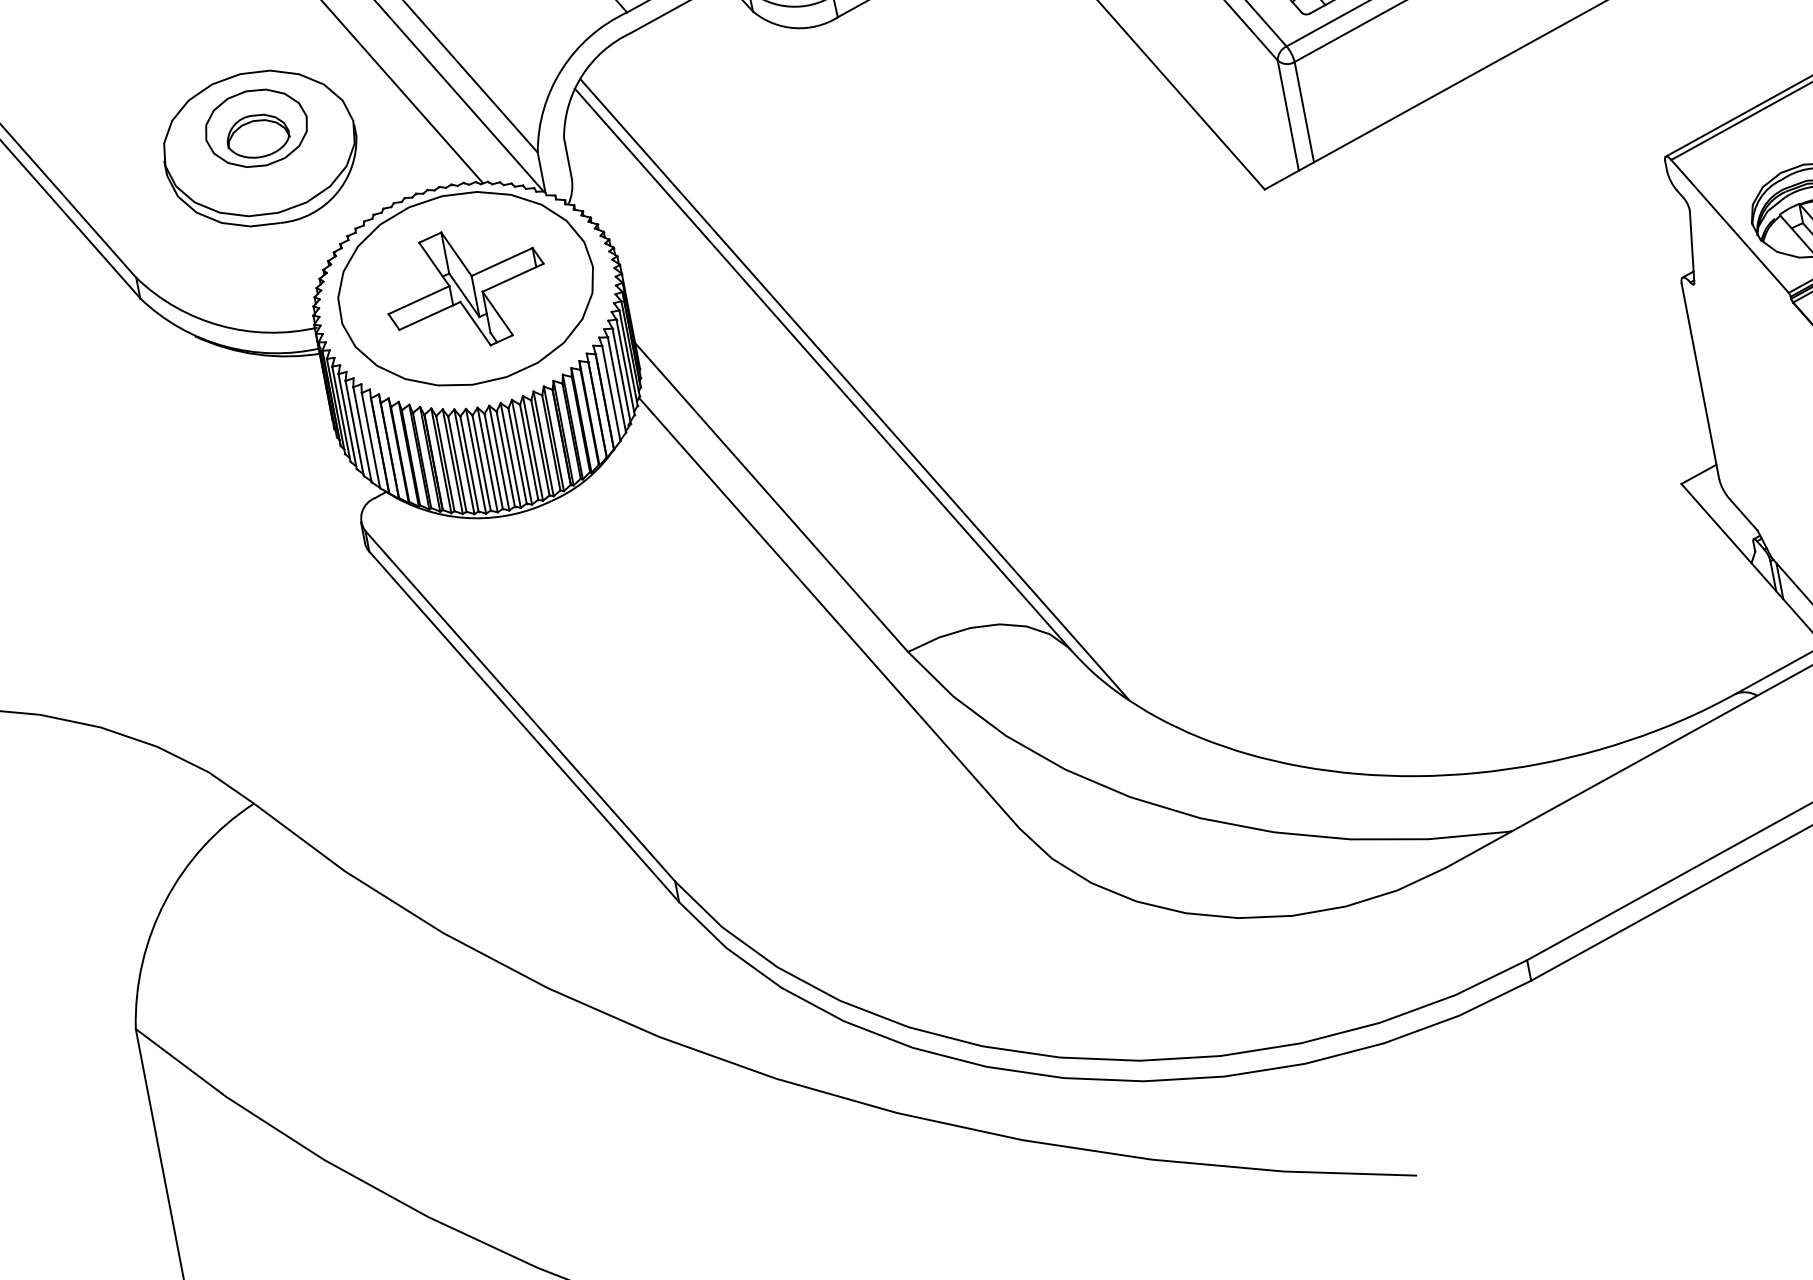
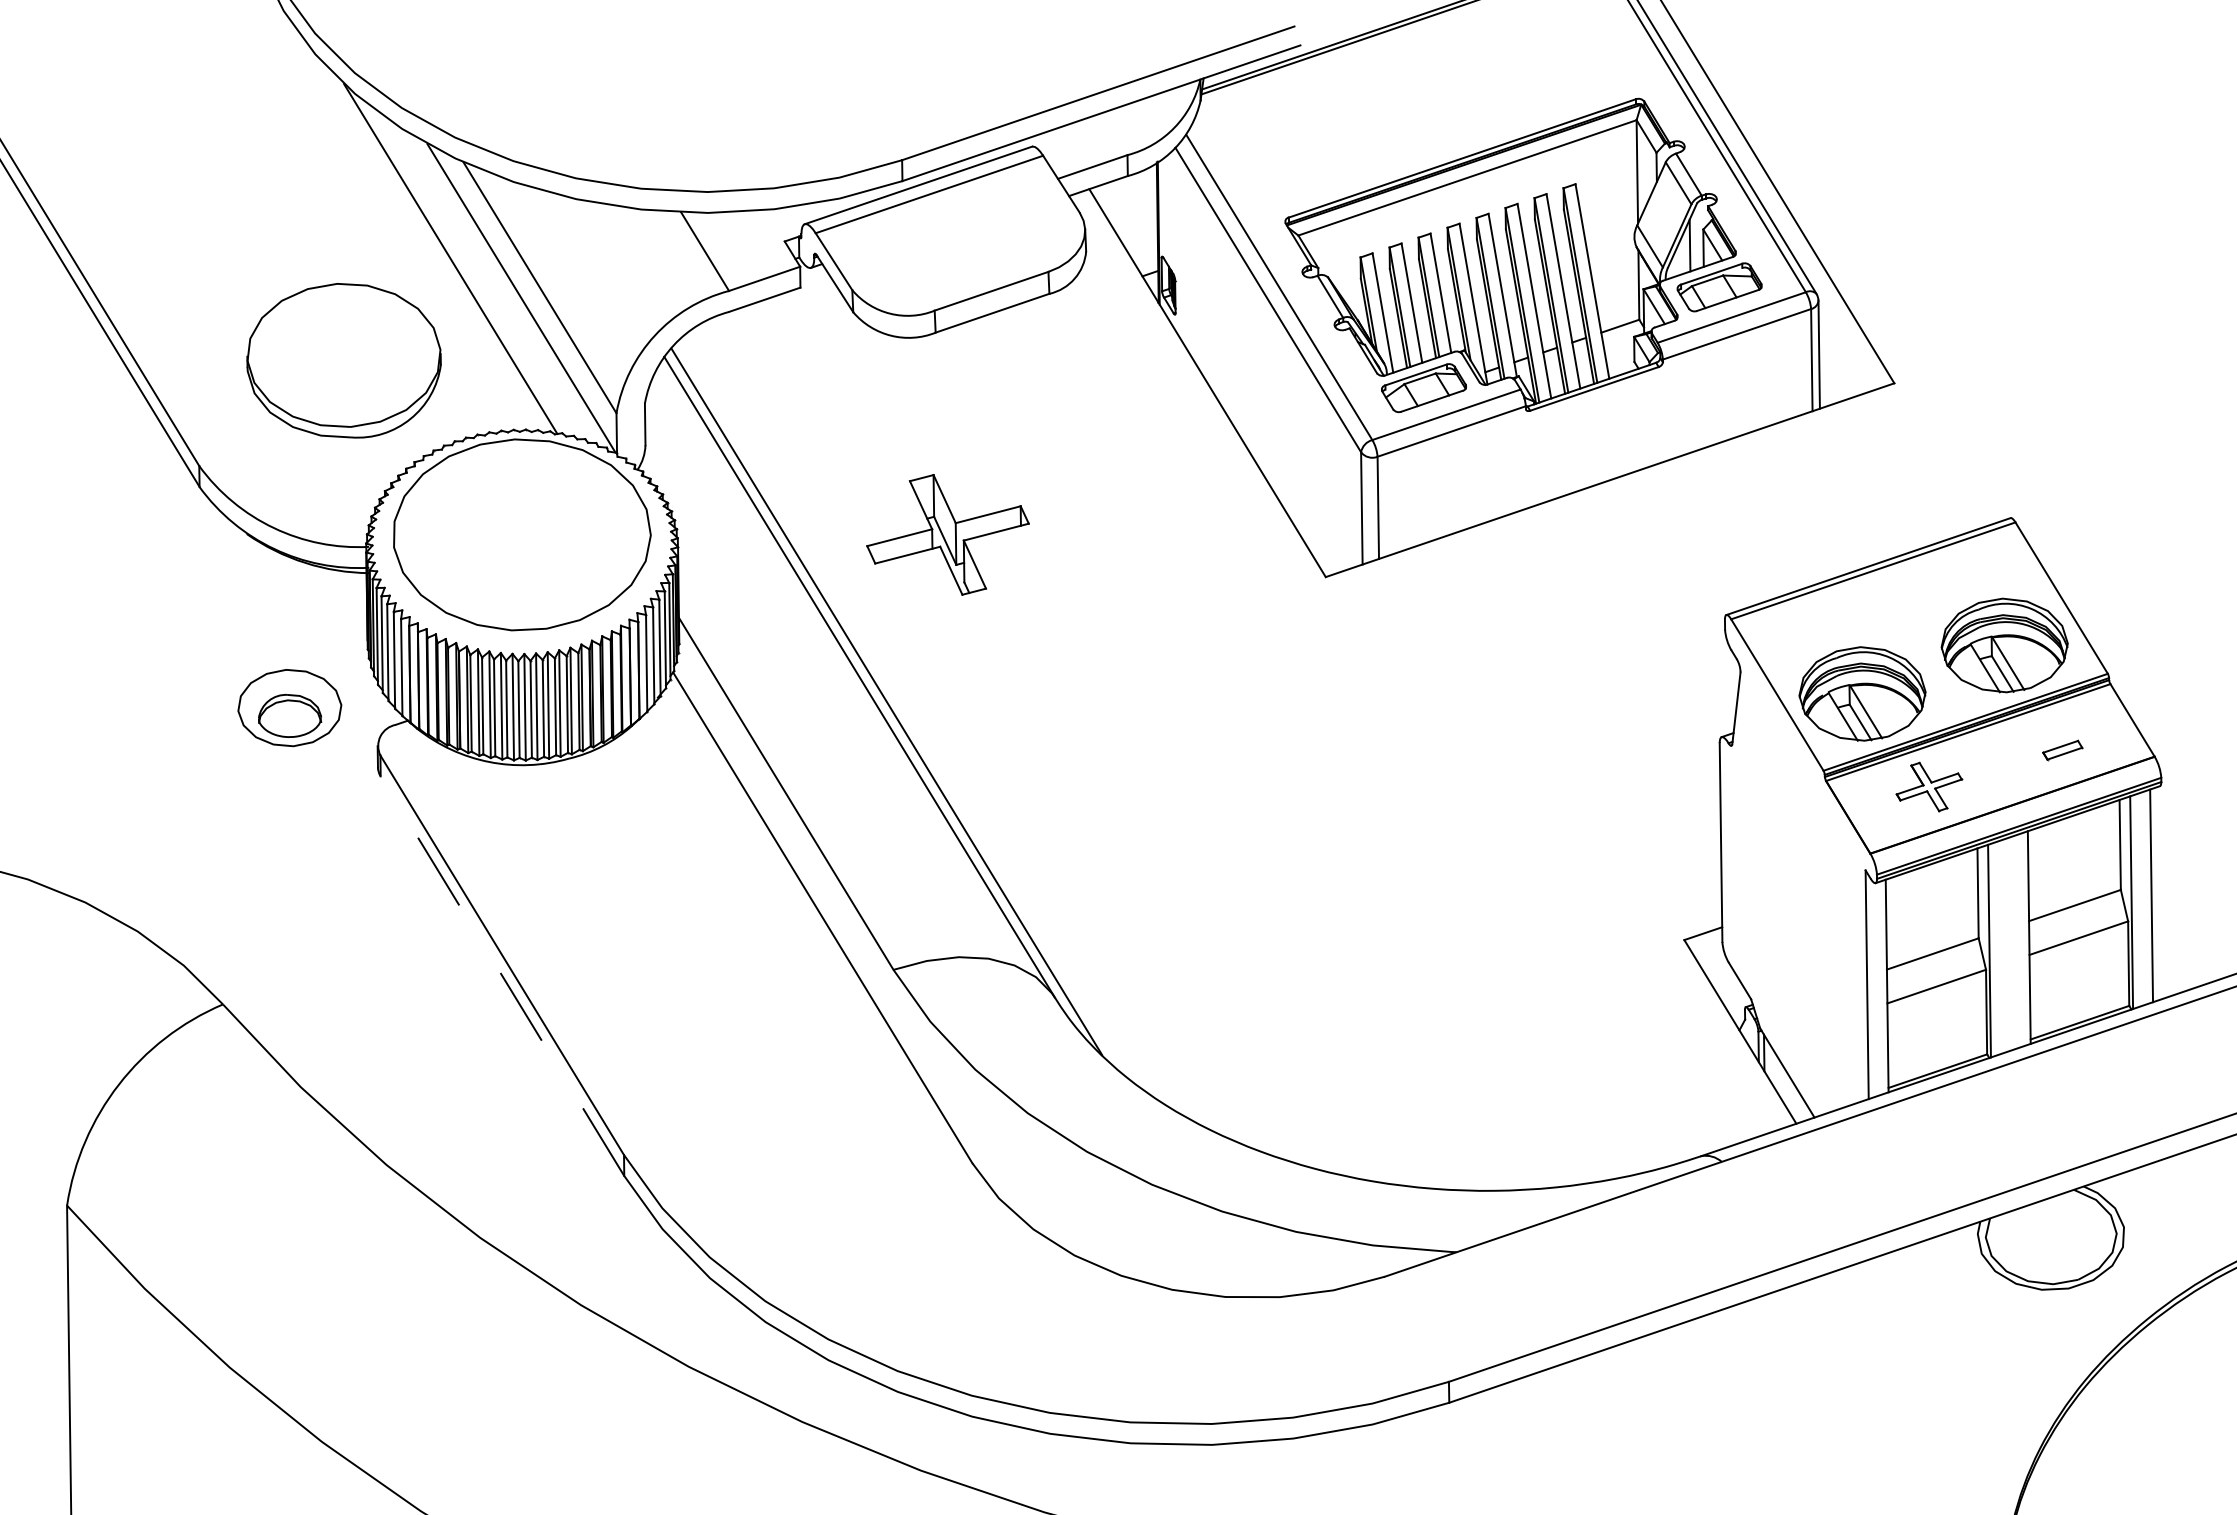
part: (256, 128) -> (289, 708), moved
part: (465, 288) -> (947, 534), moved
line: (524, 727) -> (502, 976), solid -> dashed

